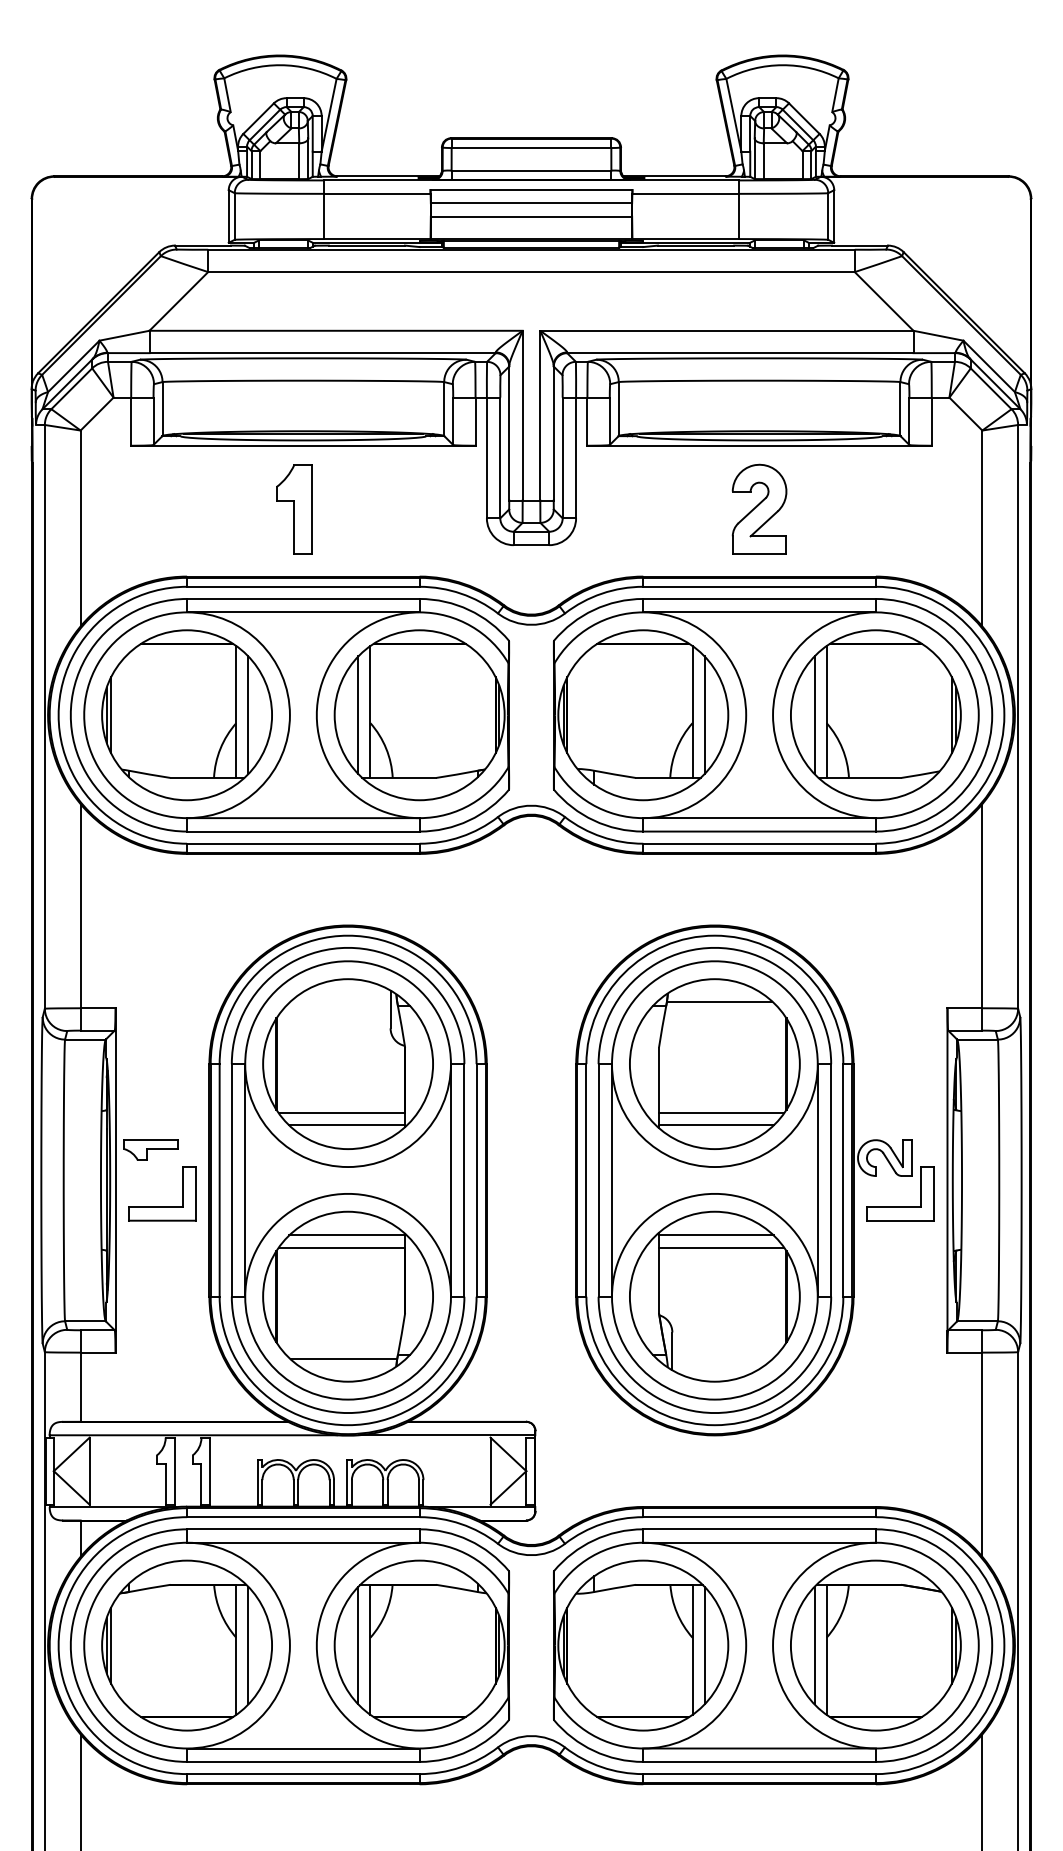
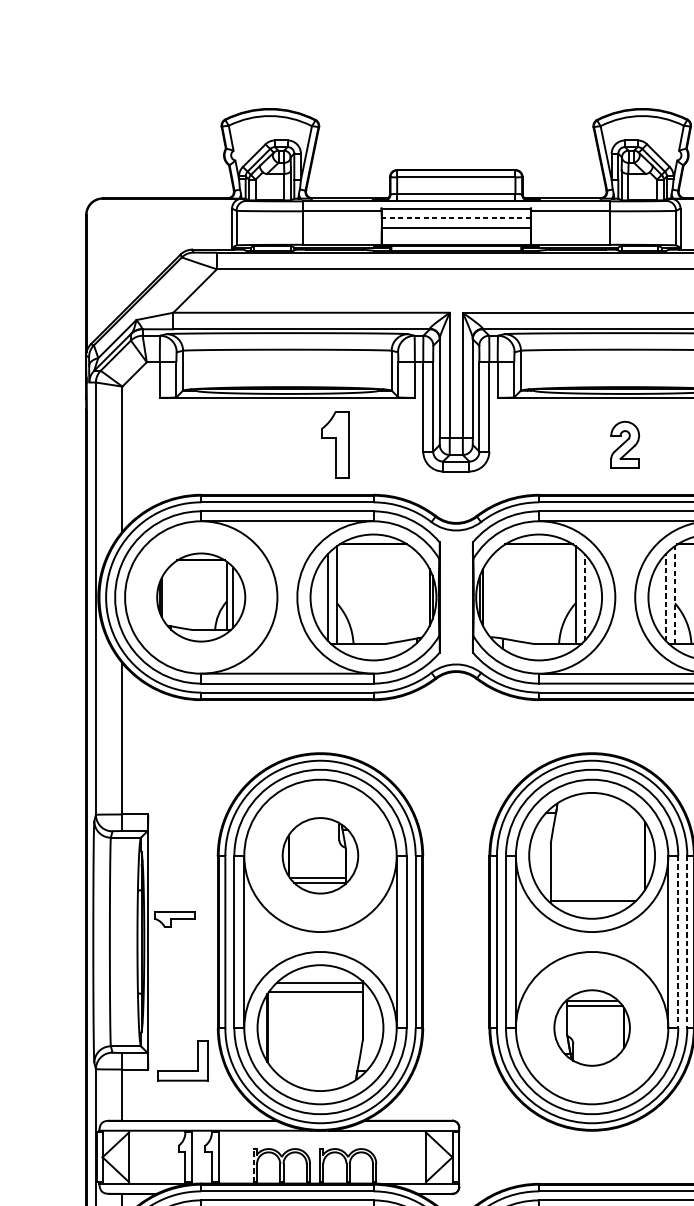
line: (531, 203) -> (456, 218), solid -> dashed
part: (759, 508) -> (625, 444), size x0.7
part: (294, 509) -> (335, 445), moved
line: (826, 711) -> (674, 594), solid -> dashed
part: (186, 715) -> (200, 597), size x0.7
line: (704, 715) -> (584, 597), solid -> dashed
line: (814, 715) -> (665, 597), solid -> dashed
line: (719, 1001) -> (595, 809), removed
part: (347, 1063) -> (320, 855), size x0.6
line: (721, 1113) -> (597, 892), removed
line: (831, 1180) -> (678, 942), solid -> dashed
line: (843, 1180) -> (687, 942), solid -> dashed
part: (162, 1206) -> (183, 1070), moved
part: (714, 1296) -> (591, 1027), size x0.6
line: (343, 1359) -> (317, 1074), removed
line: (257, 1481) -> (253, 1164), solid -> dashed

